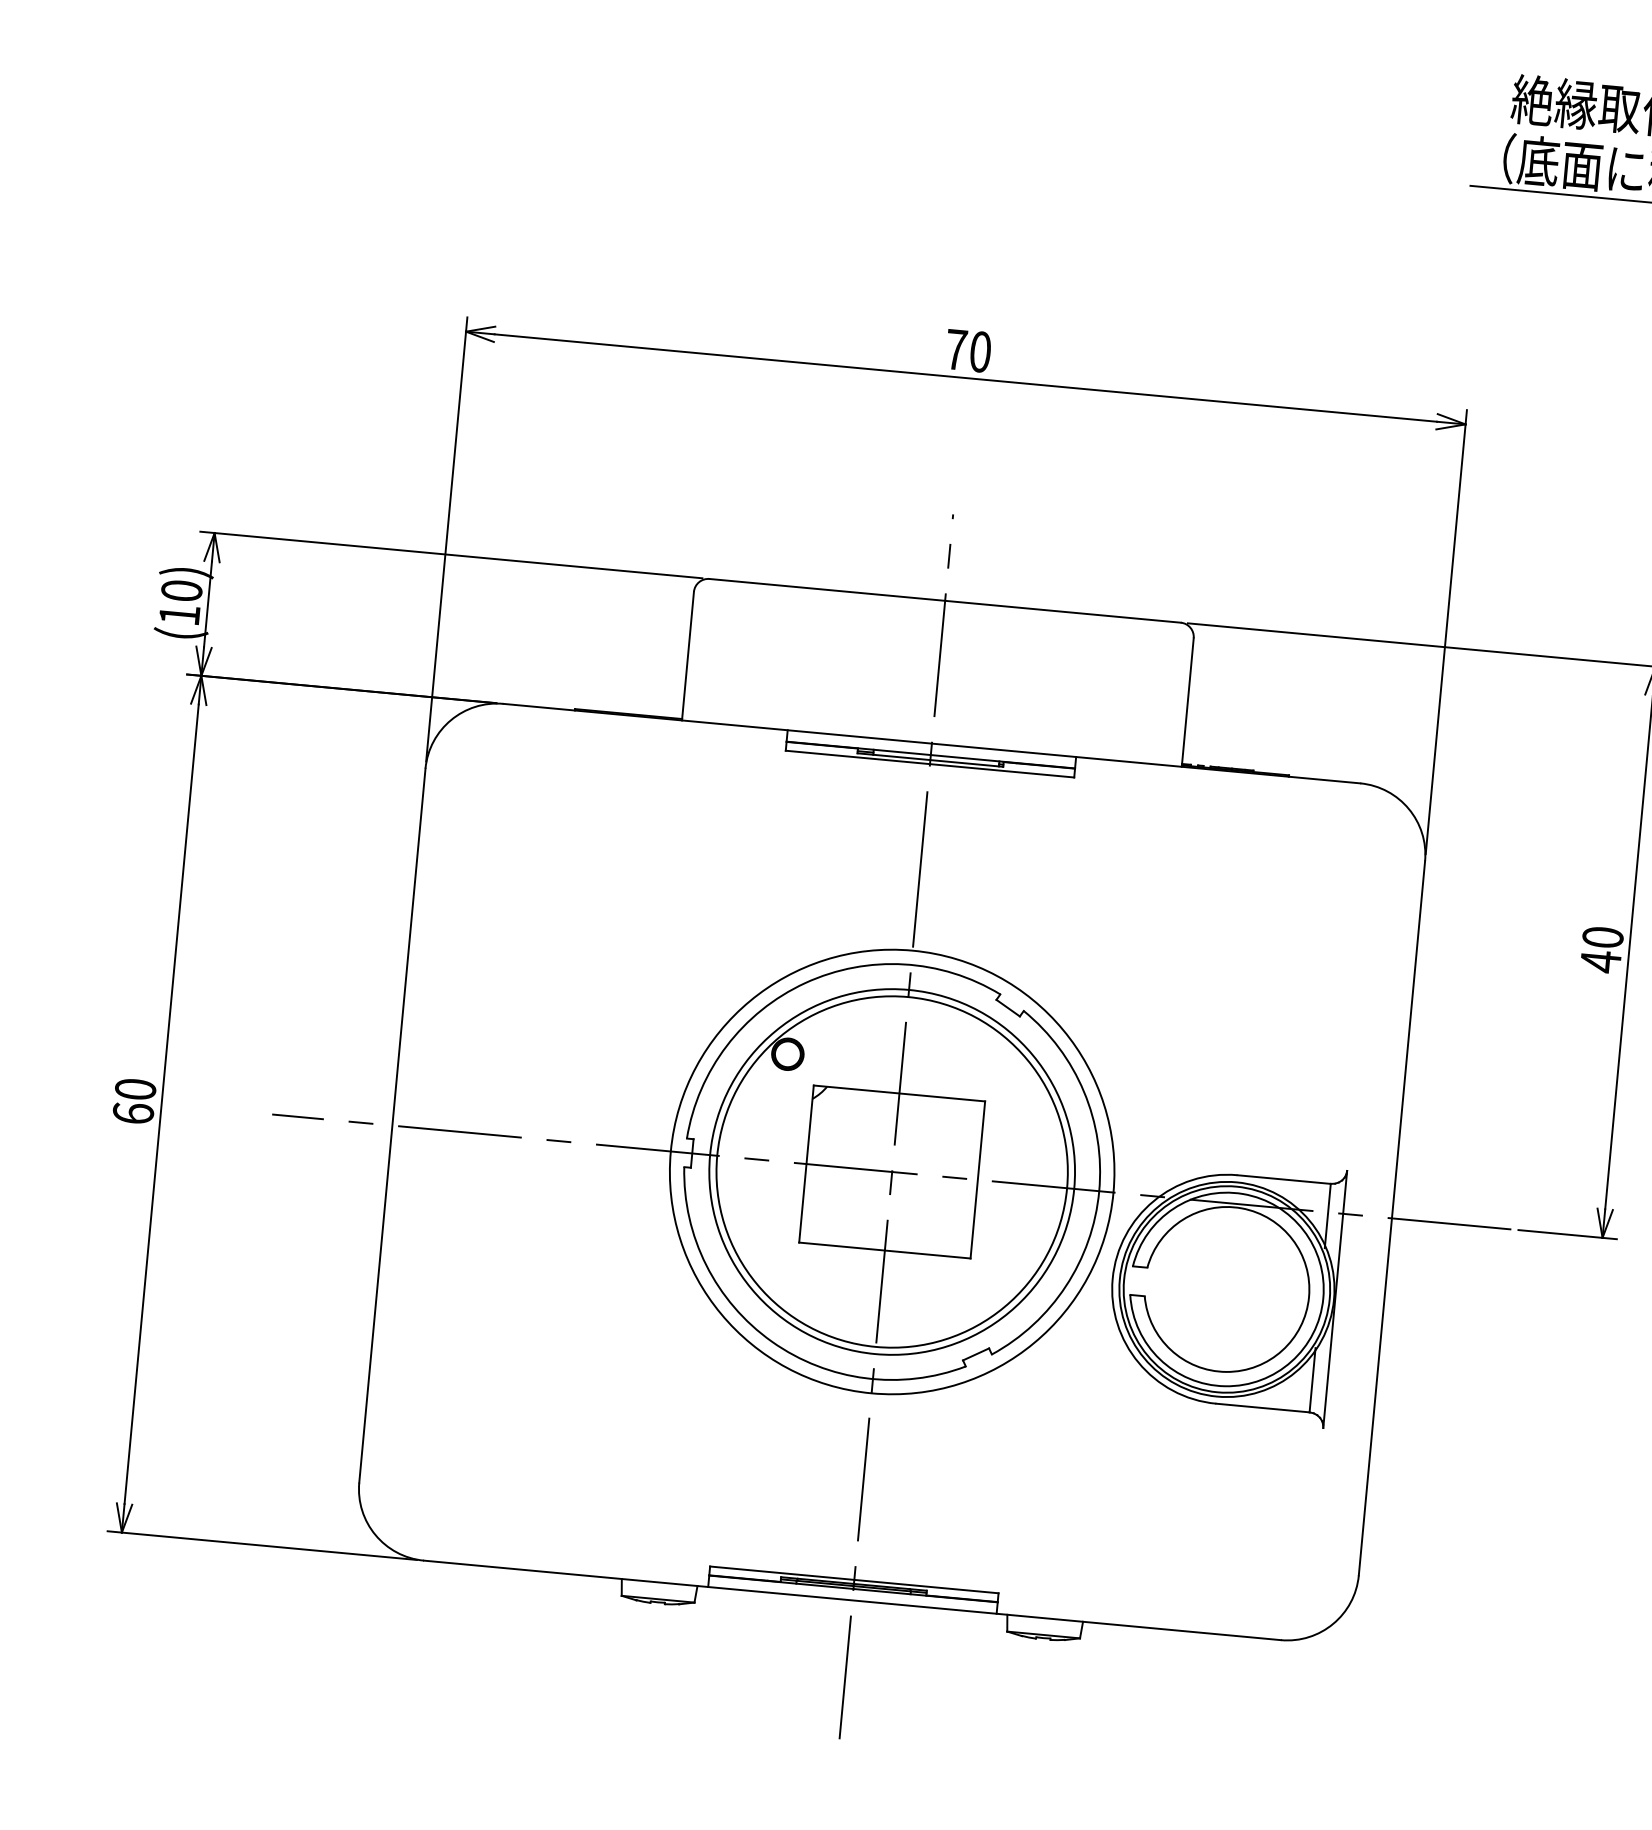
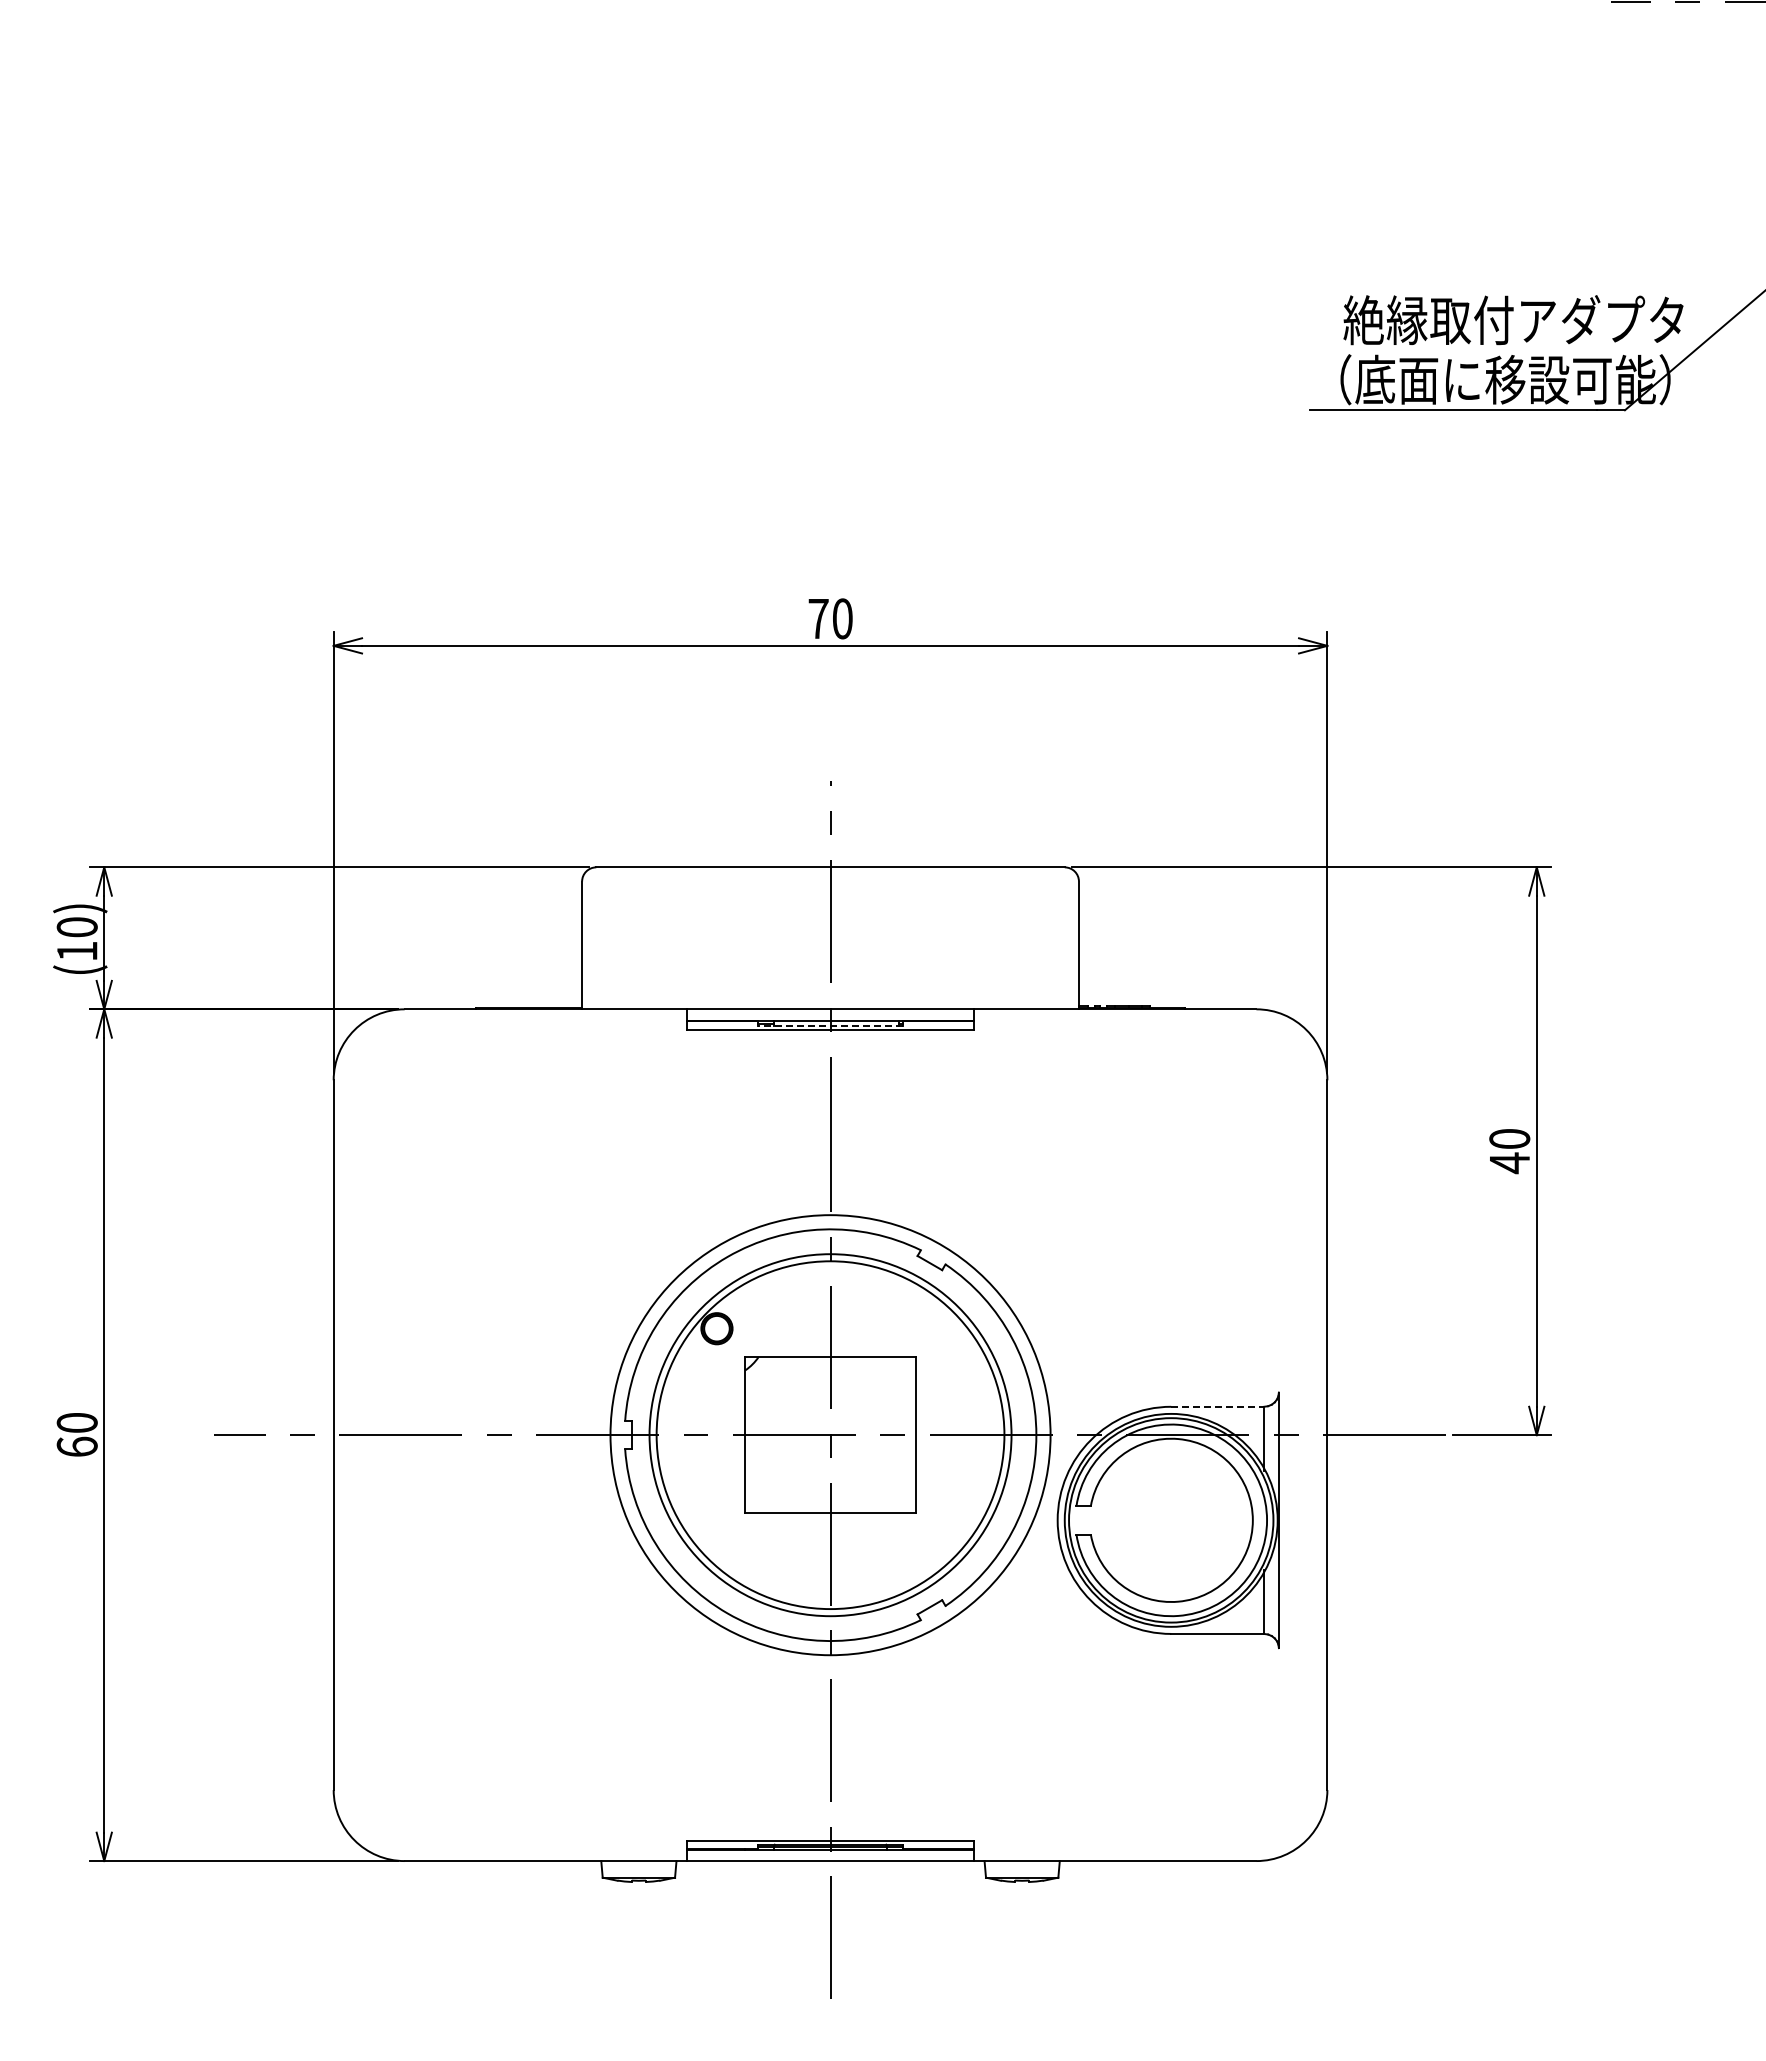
line: (930, 759) -> (830, 1025), solid -> dashed
line: (1285, 1179) -> (1218, 1406), solid -> dashed

